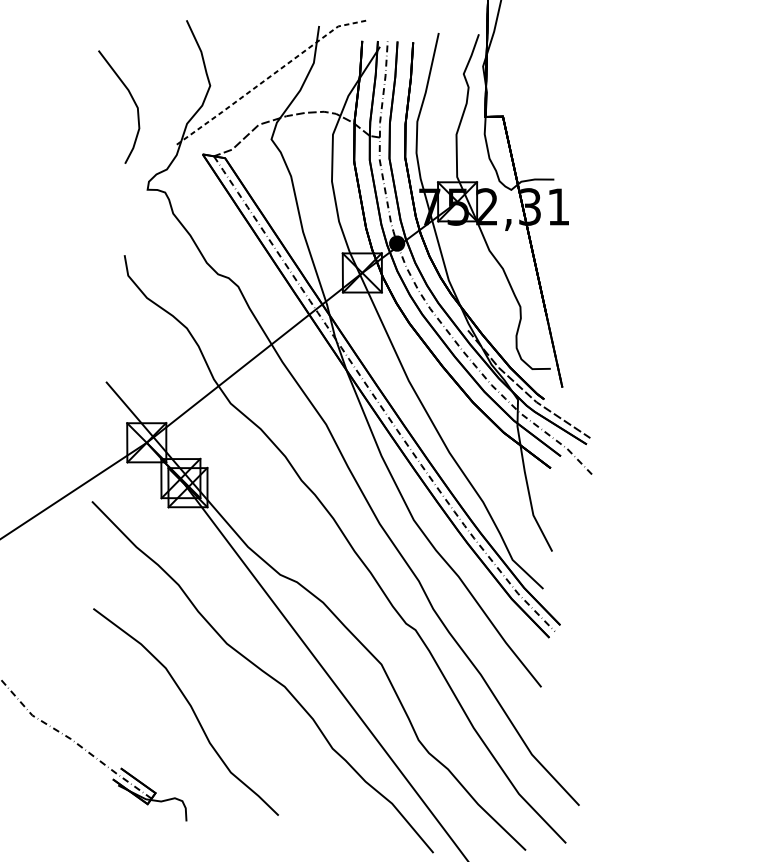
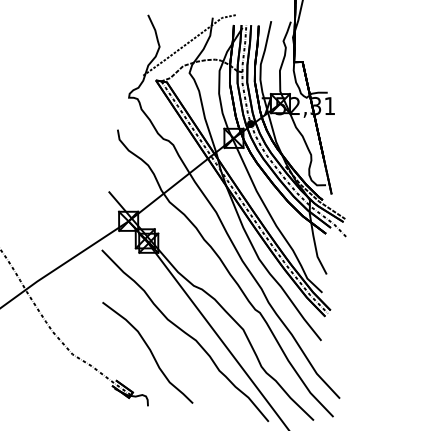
curve: (132, 101) -> (121, 54), removed

